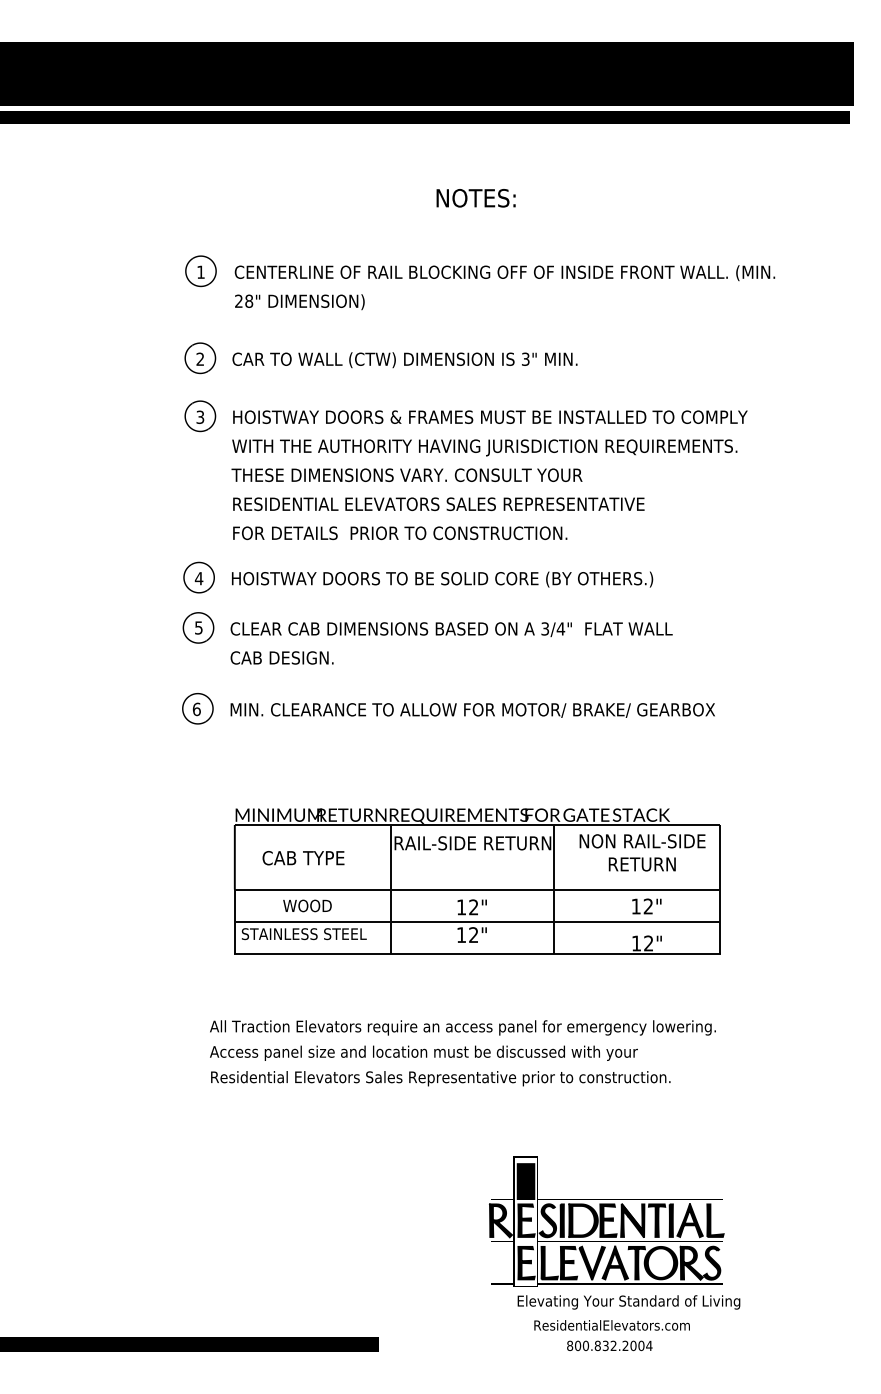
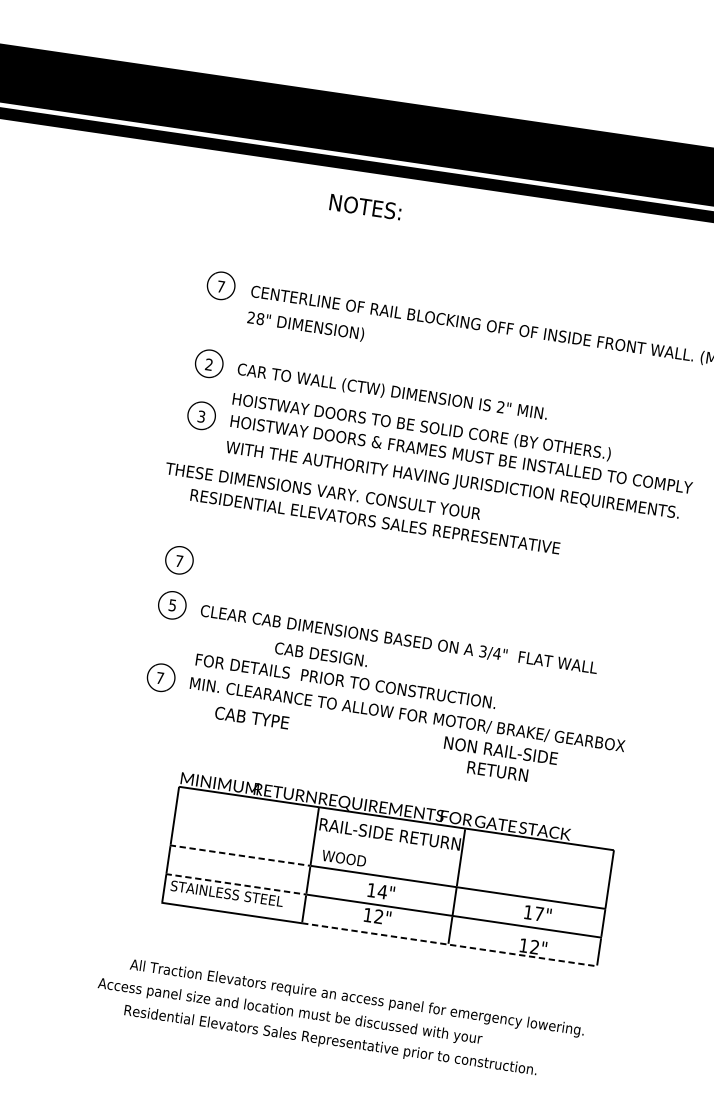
text: (475, 198) -> (365, 207), moved
text: (200, 271) -> (220, 285), 1 -> 7
text: (525, 359) -> (500, 407), 3" -> 2"
text: (406, 474) -> (322, 490), moved
text: (438, 504) -> (374, 521), moved
text: (400, 533) -> (346, 681), moved
text: (198, 578) -> (178, 561), 4 -> 7
text: (442, 579) -> (421, 427), moved
text: (281, 657) -> (320, 654), moved
text: (196, 709) -> (159, 678), 6 -> 7
text: (642, 852) -> (499, 760), moved
text: (303, 858) -> (252, 718), moved
line: (312, 890) -> (240, 855), solid -> dashed
text: (307, 905) -> (344, 858), moved
text: (647, 906) -> (538, 913), 12" -> 17"
text: (473, 907) -> (382, 892), 12" -> 14"
line: (312, 922) -> (236, 884), solid -> dashed
line: (554, 954) -> (448, 944), solid -> dashed
text: (423, 1052) -> (289, 1011), moved

